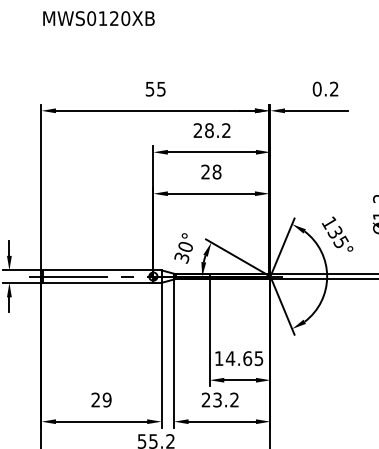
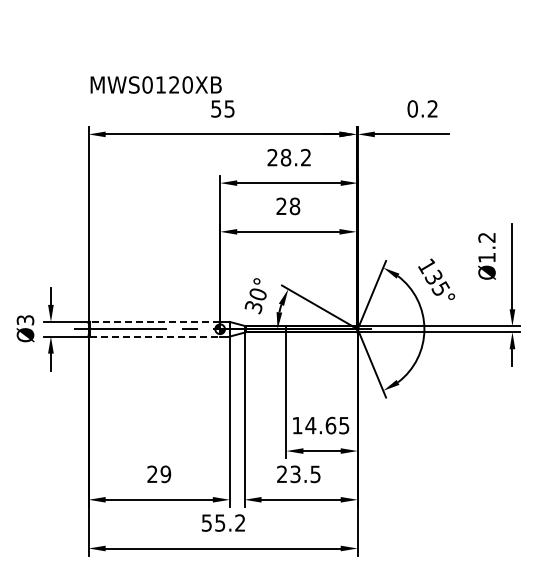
text: (98, 18) -> (155, 84), moved
line: (97, 270) -> (154, 321), solid -> dashed
line: (98, 282) -> (155, 336), solid -> dashed
text: (234, 400) -> (315, 474), 23.2 -> 23.5

